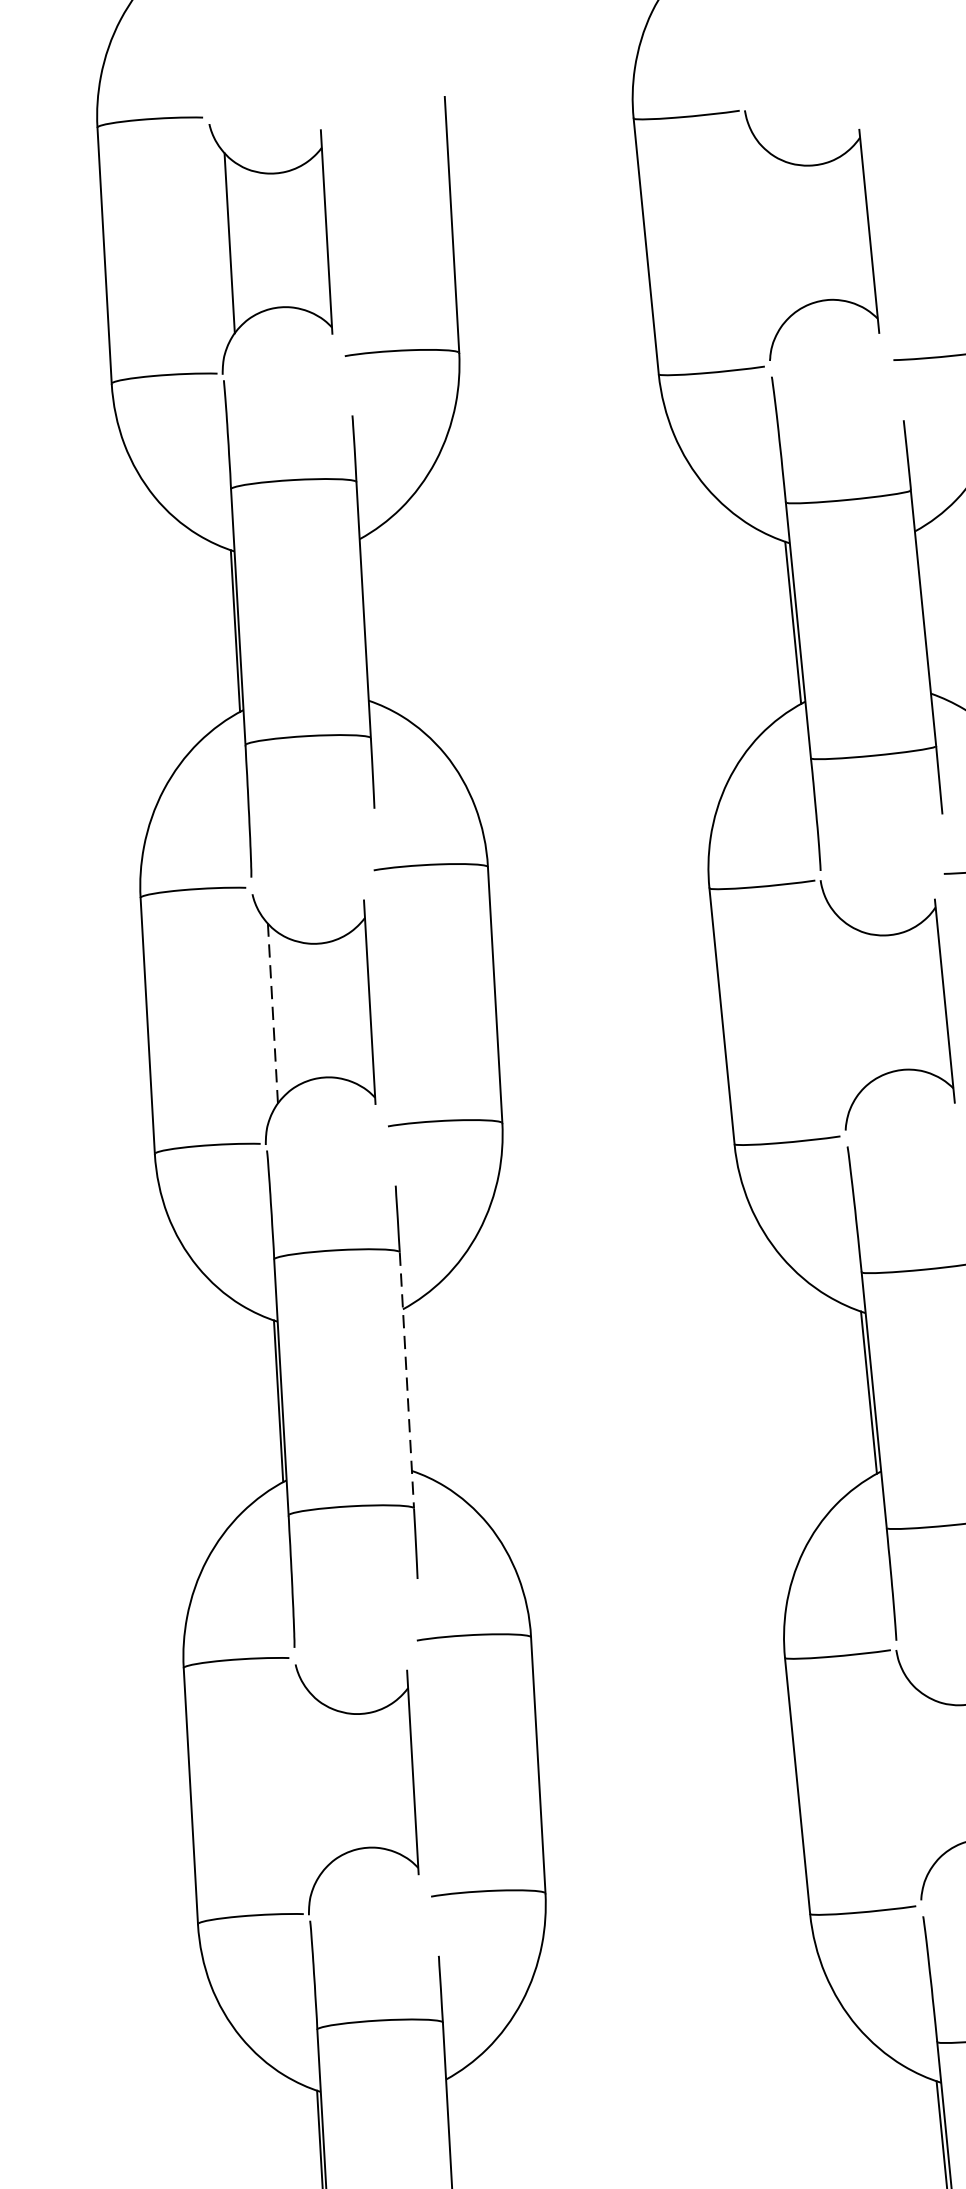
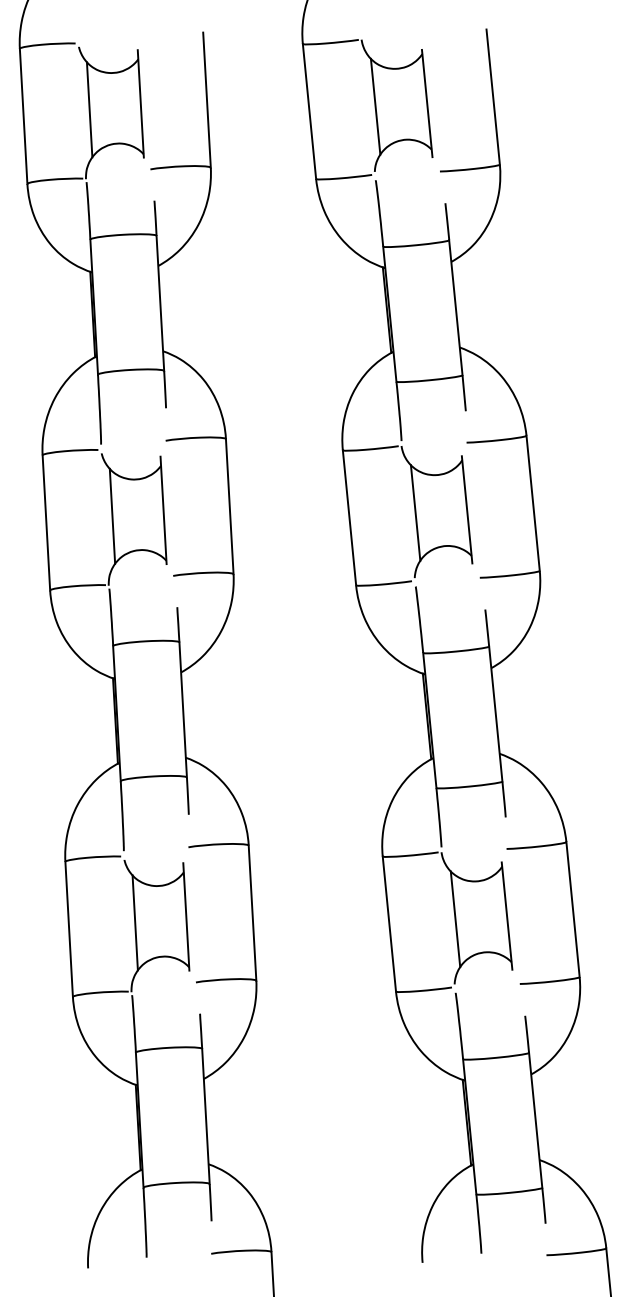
line: (771, 236) -> (375, 106), added
line: (847, 1006) -> (415, 512), added
line: (272, 1013) -> (112, 516), dashed -> solid
line: (407, 1381) -> (183, 710), dashed -> solid
line: (922, 1777) -> (455, 919), added
line: (314, 1783) -> (134, 922), added

